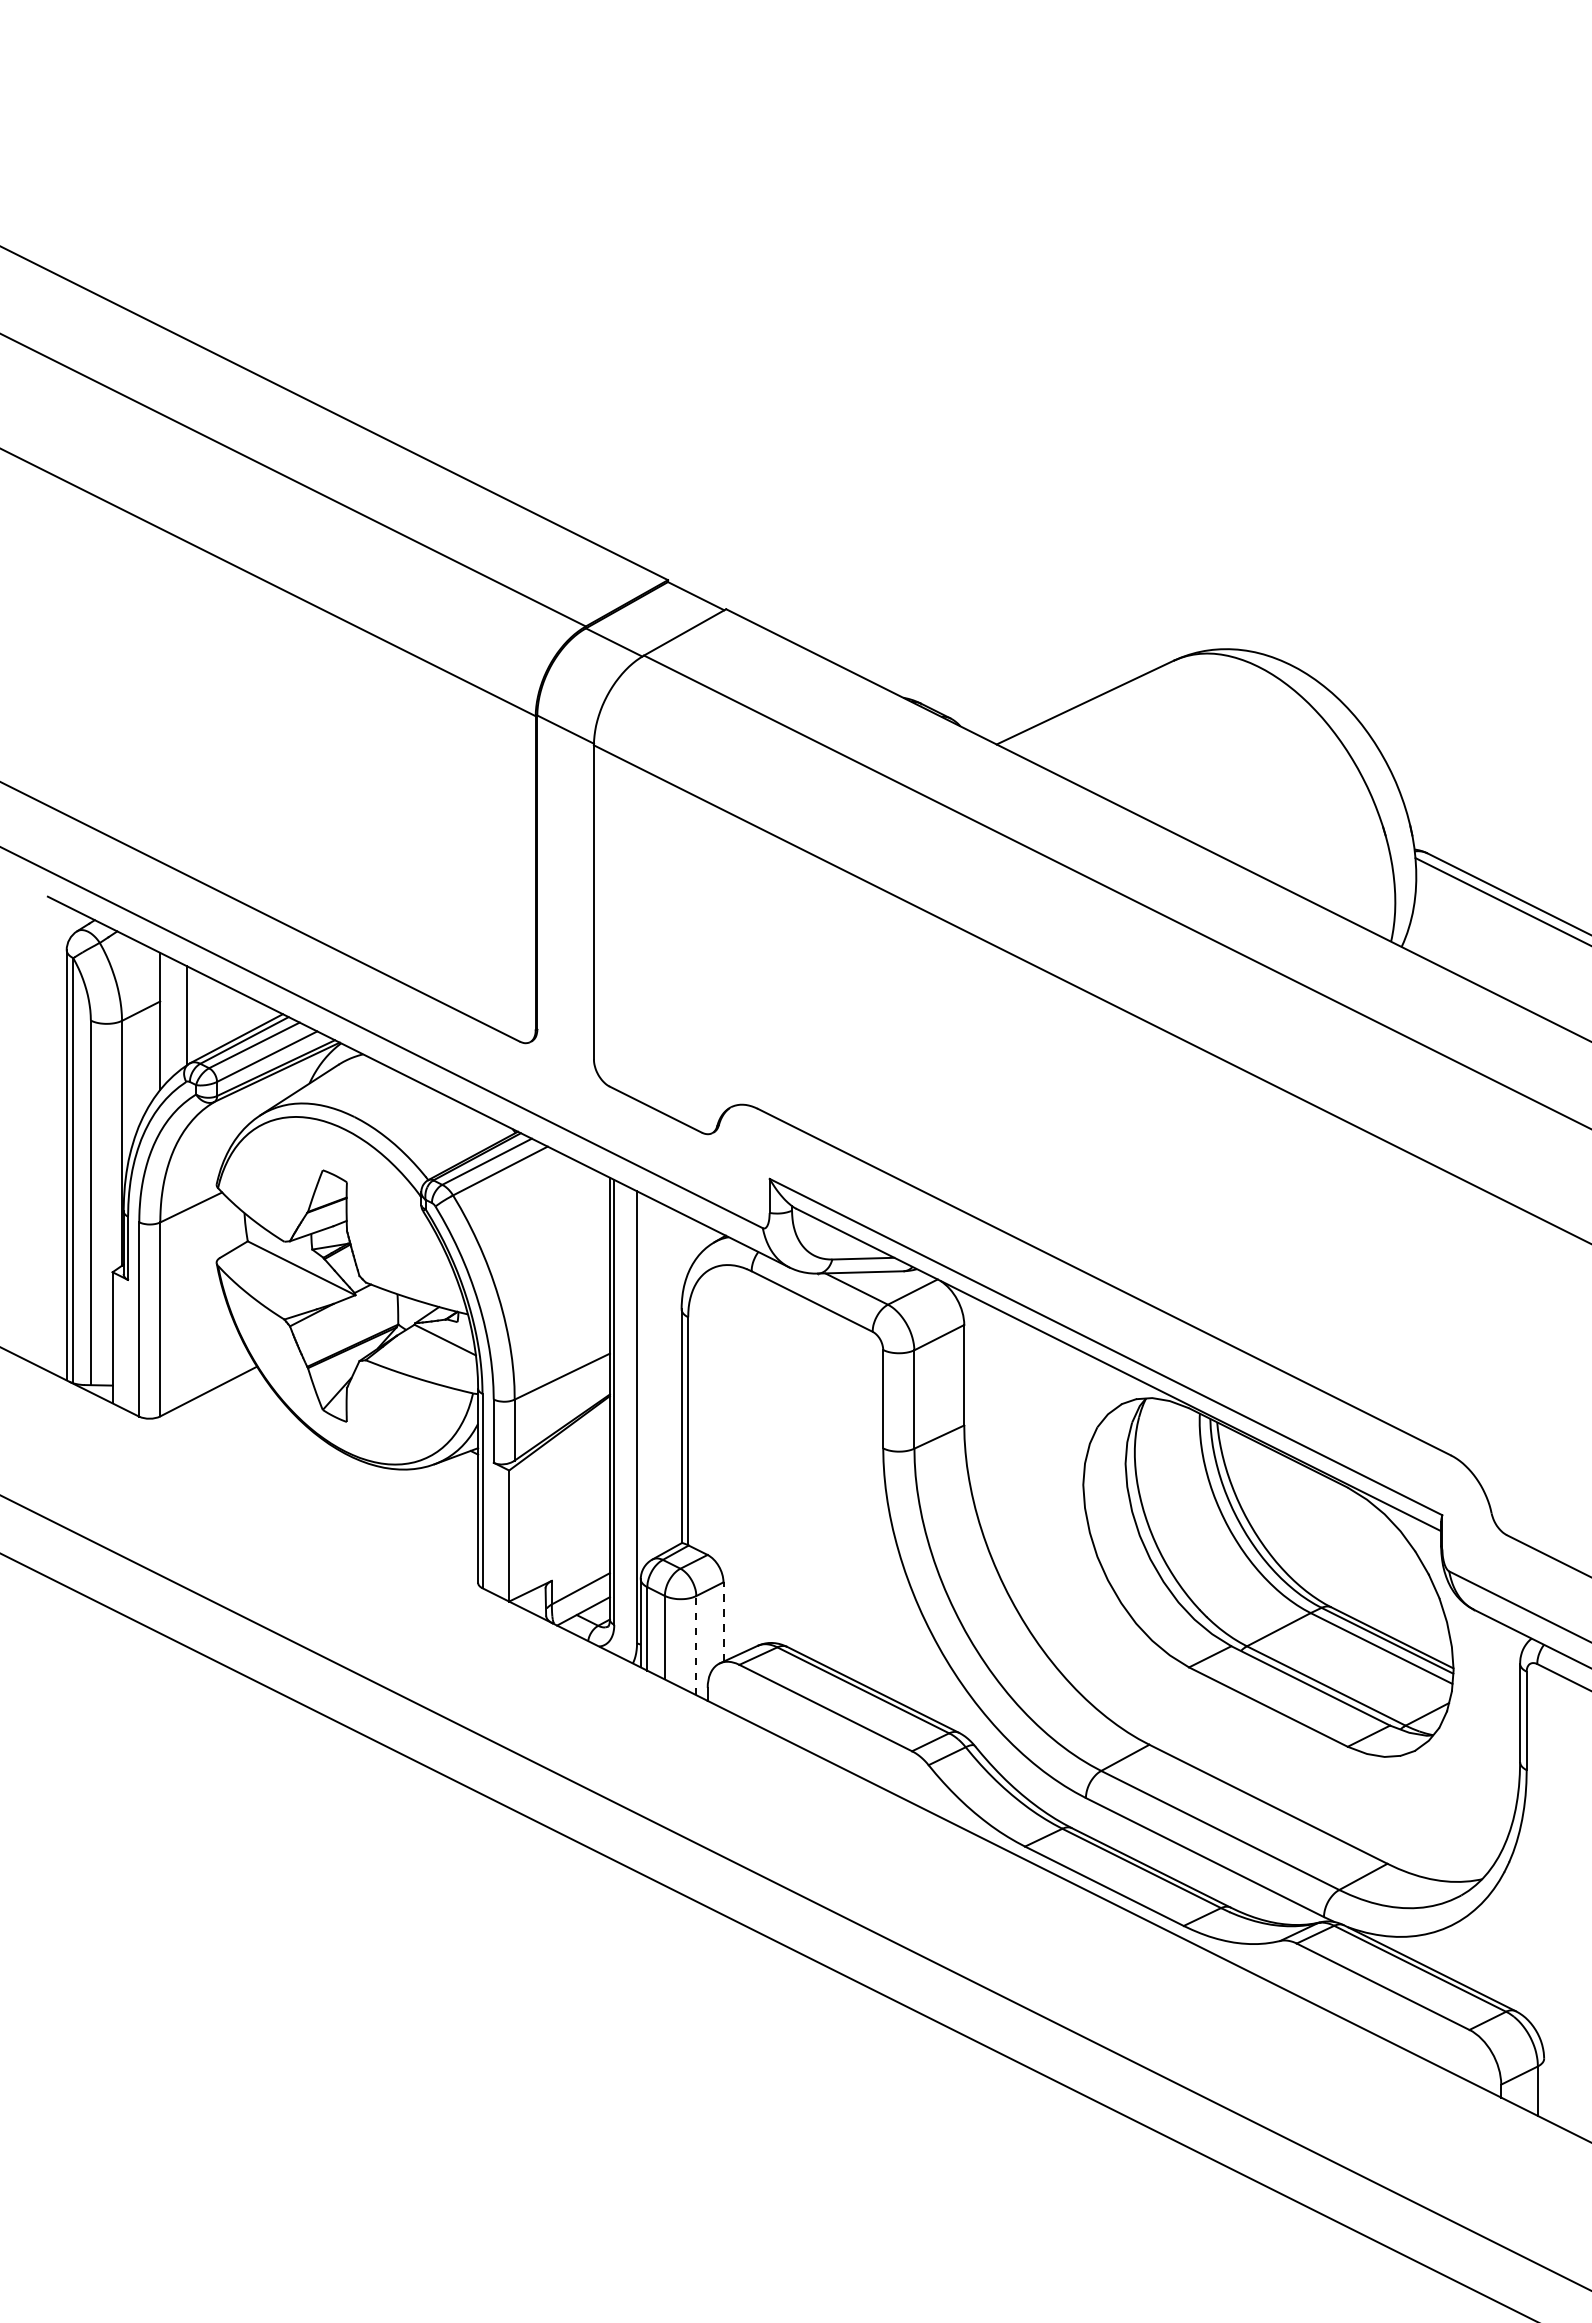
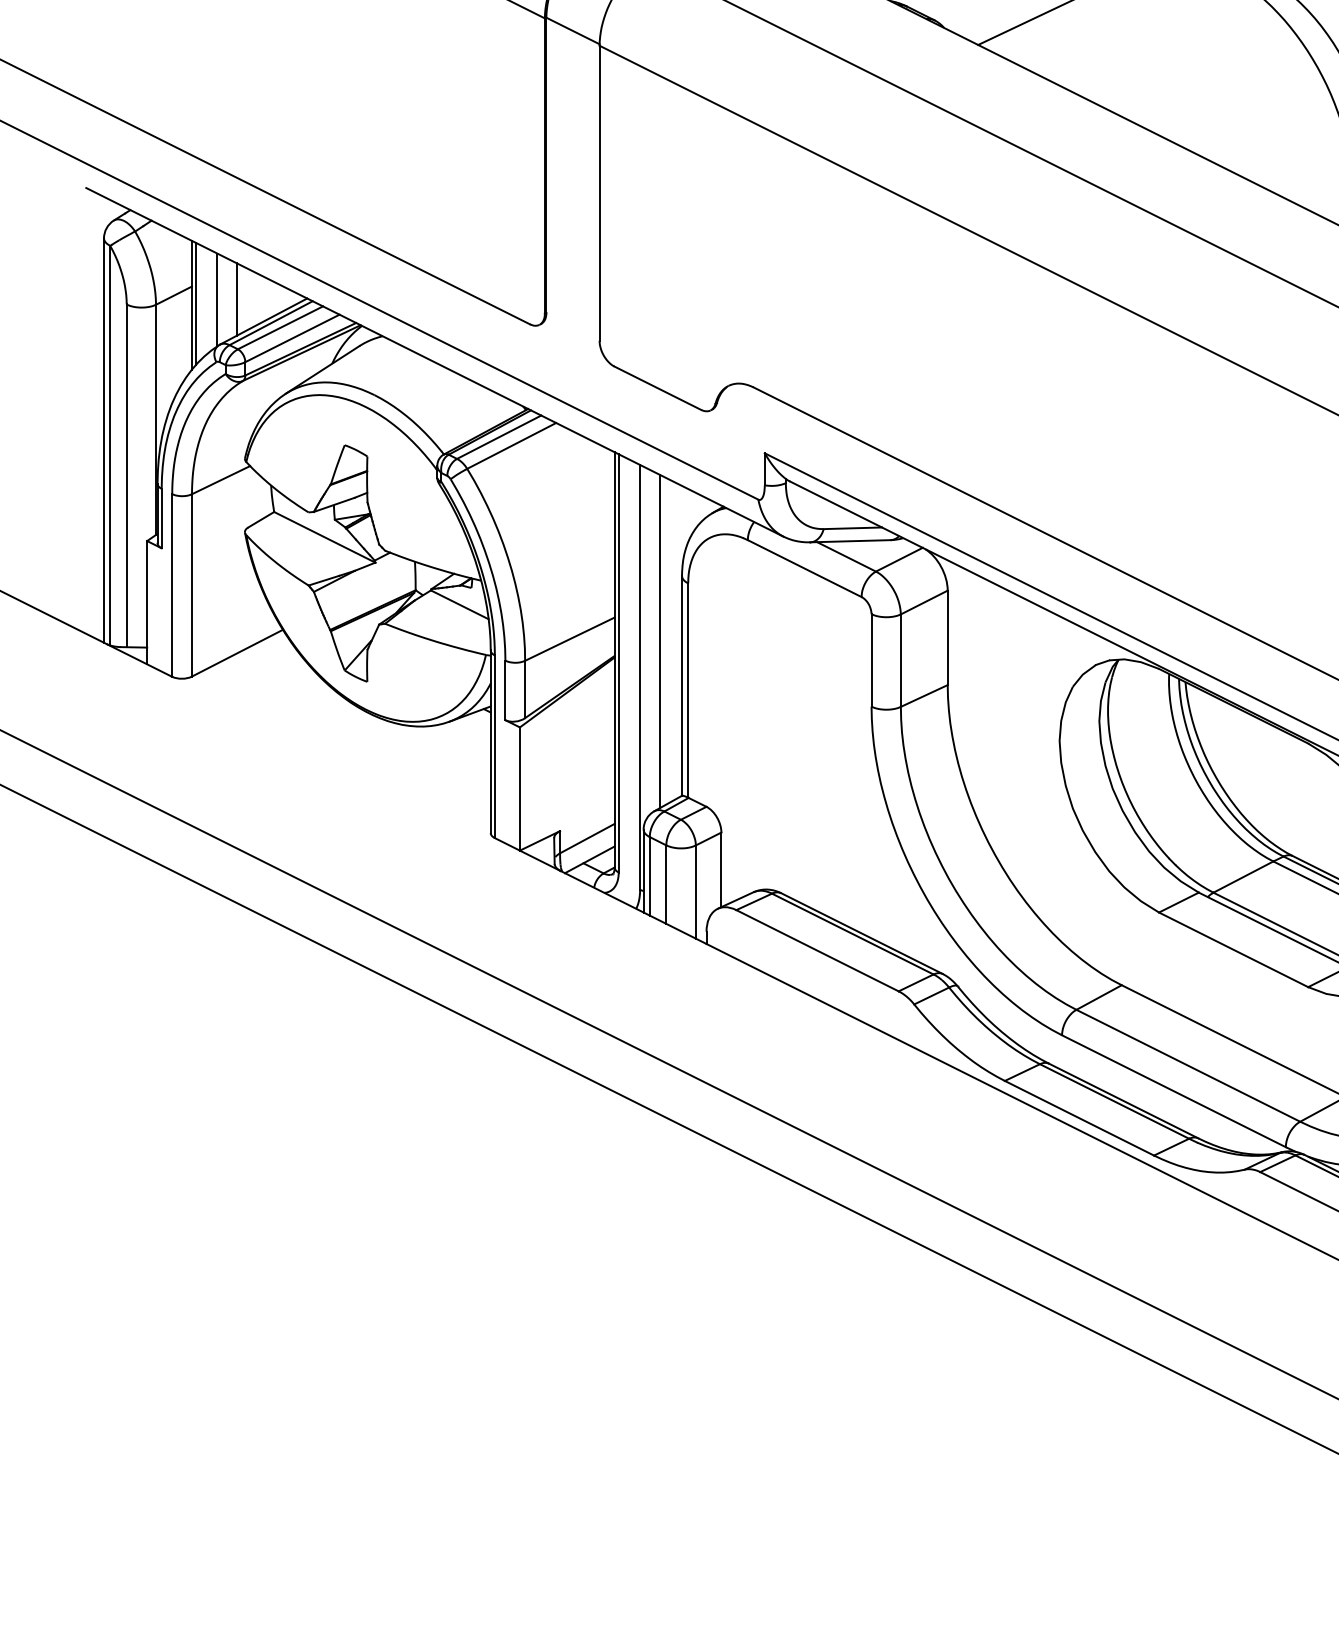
line: (208, 1014) -> (237, 298), added
line: (164, 1019) -> (195, 303), added
line: (658, 1378) -> (660, 640), added
line: (723, 1622) -> (721, 870), dashed -> solid
line: (696, 1645) -> (696, 891), dashed -> solid

